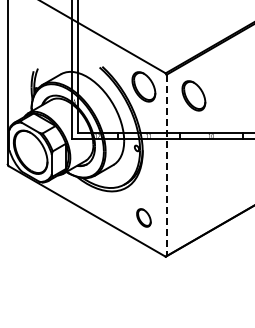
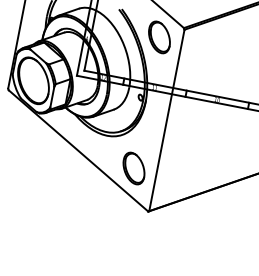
part: (193, 95) -> (207, 55), removed
line: (166, 165) -> (166, 120), dashed -> solid
part: (143, 217) -> (133, 167), size x1.67

